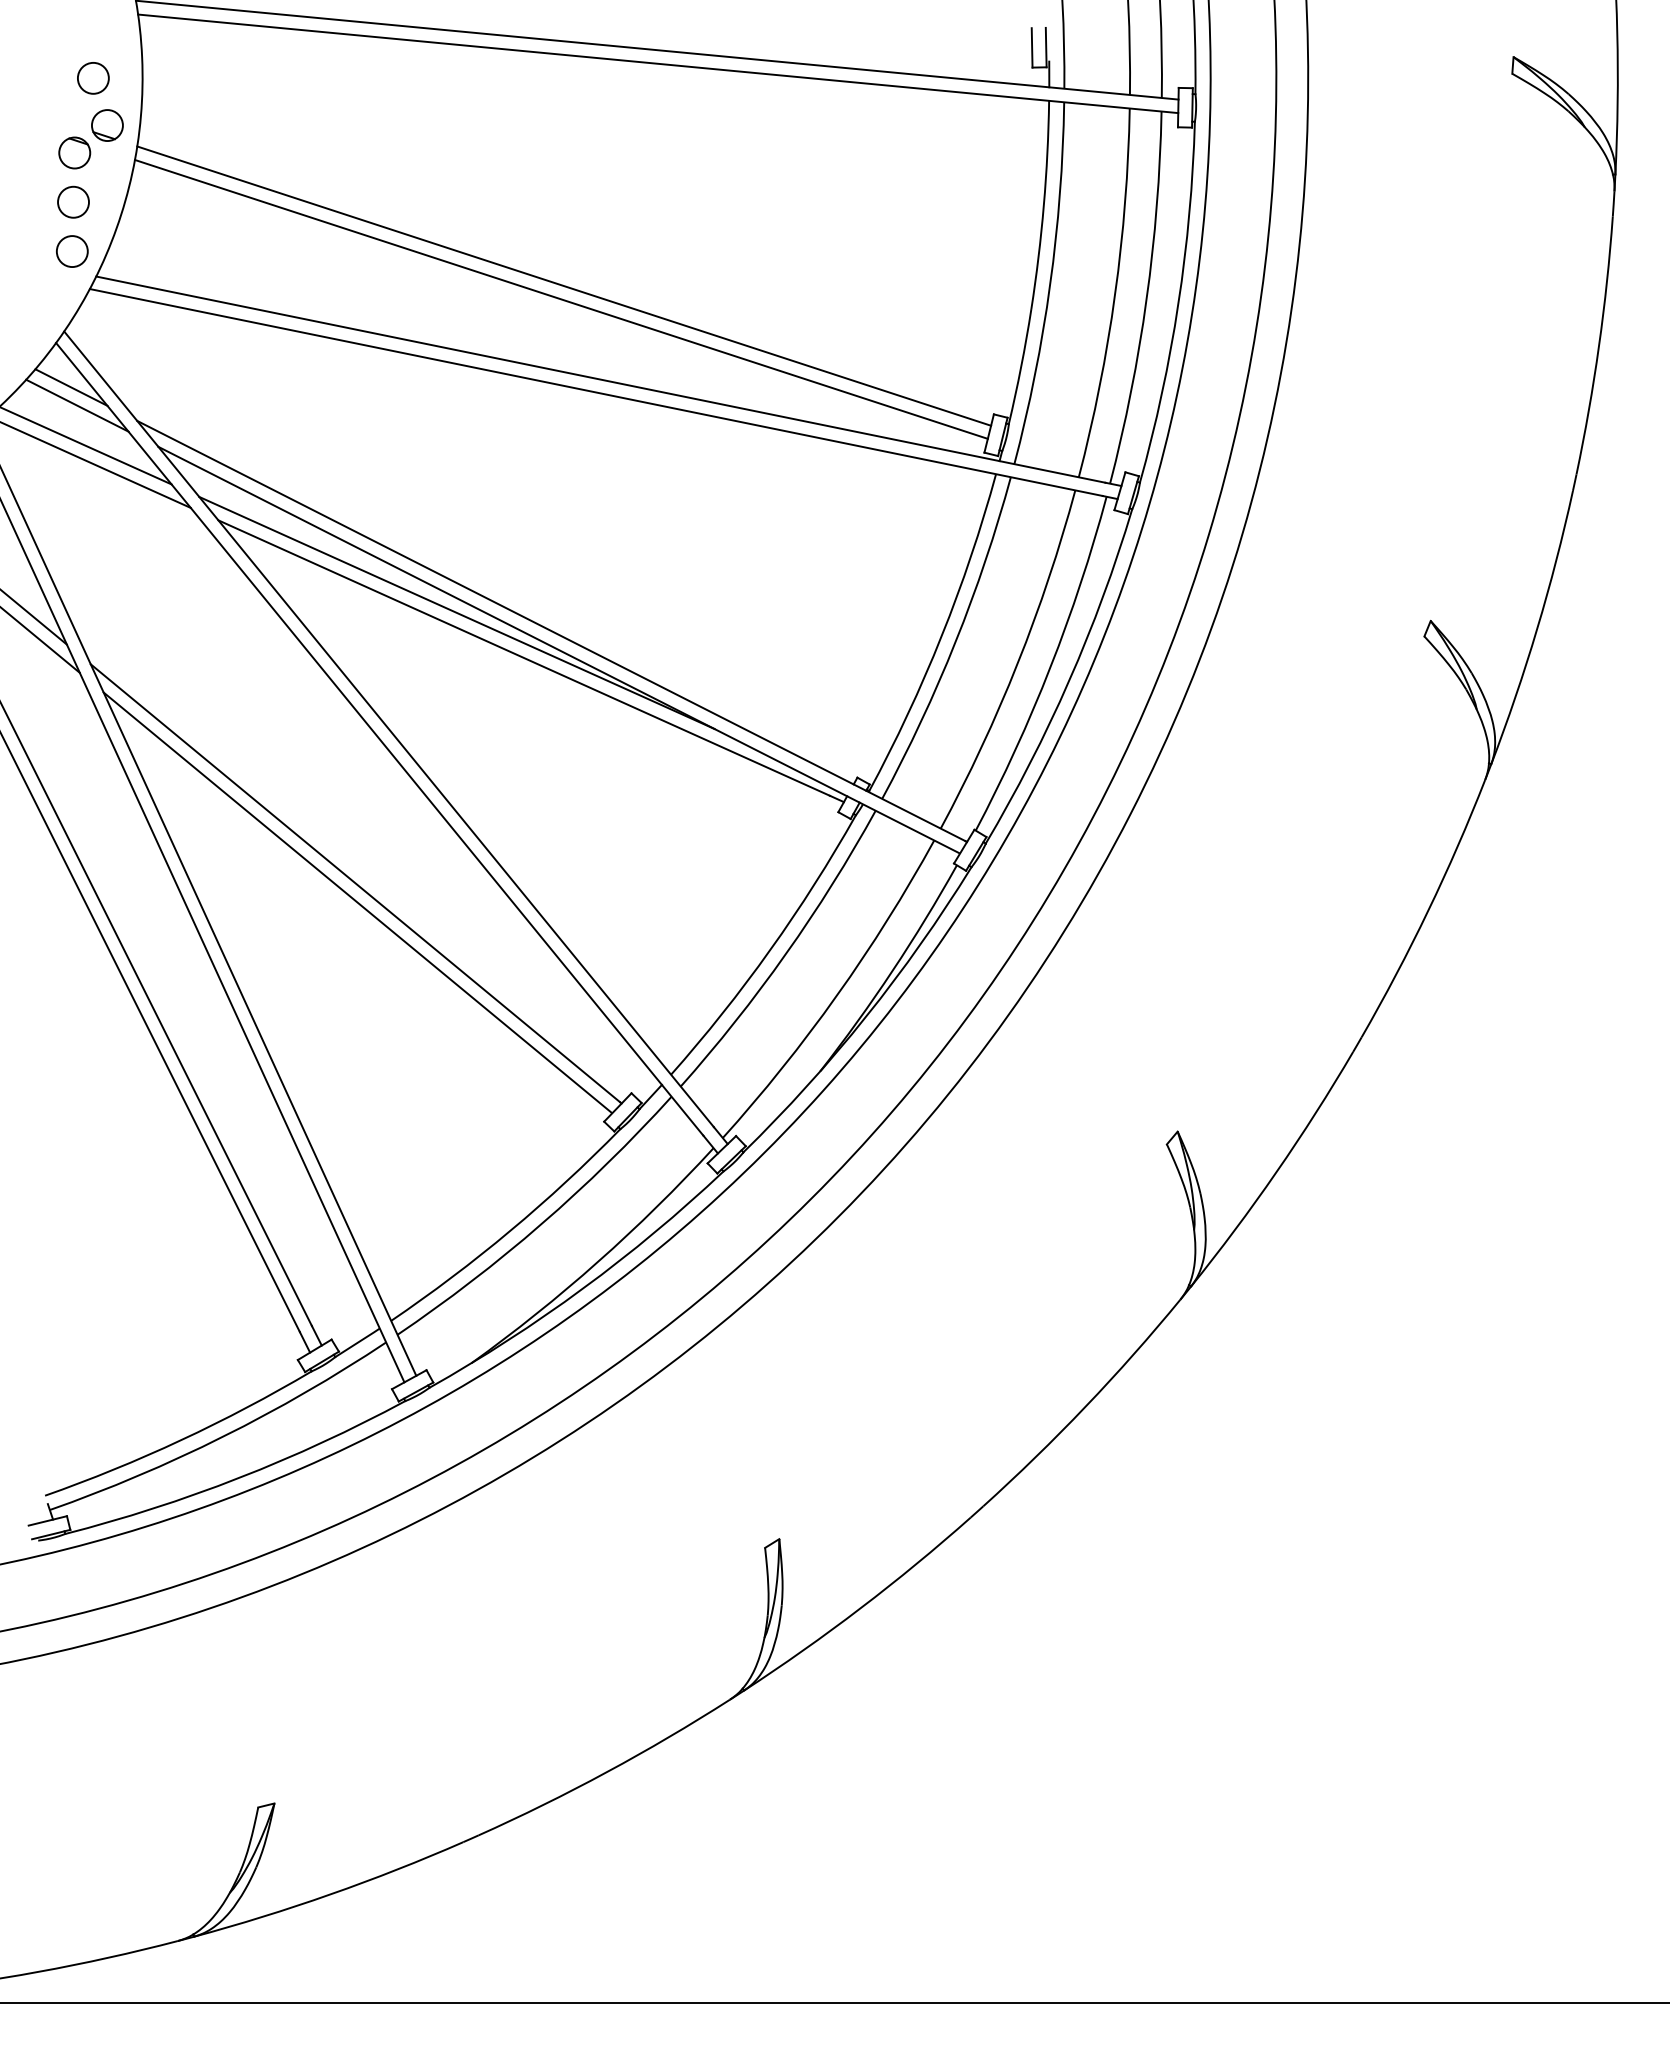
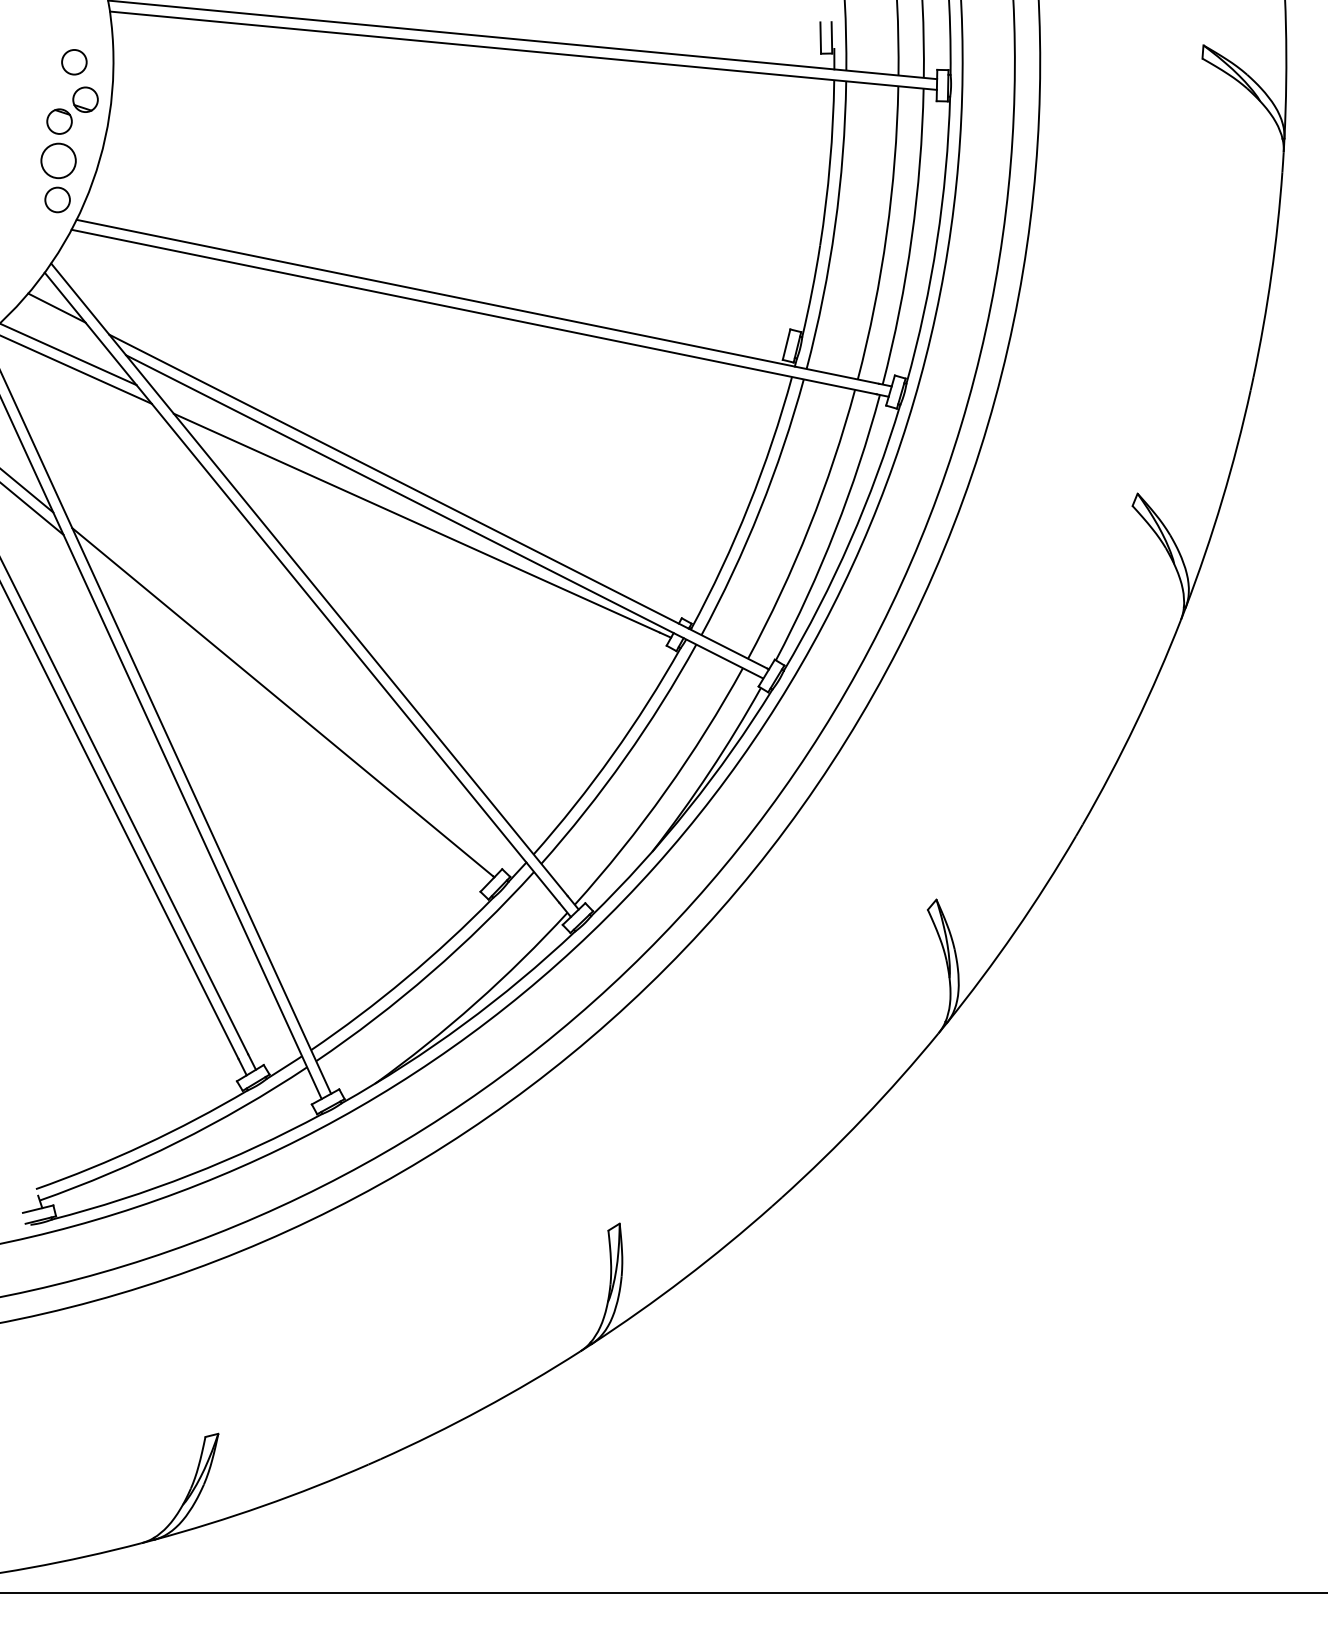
circle: (73, 201) -> (58, 160), size x1.4
line: (563, 286) -> (448, 227), removed
line: (561, 298) -> (446, 237), removed
line: (77, 405) -> (61, 322), removed
line: (457, 613) -> (363, 487), removed
line: (357, 902) -> (284, 717), removed

